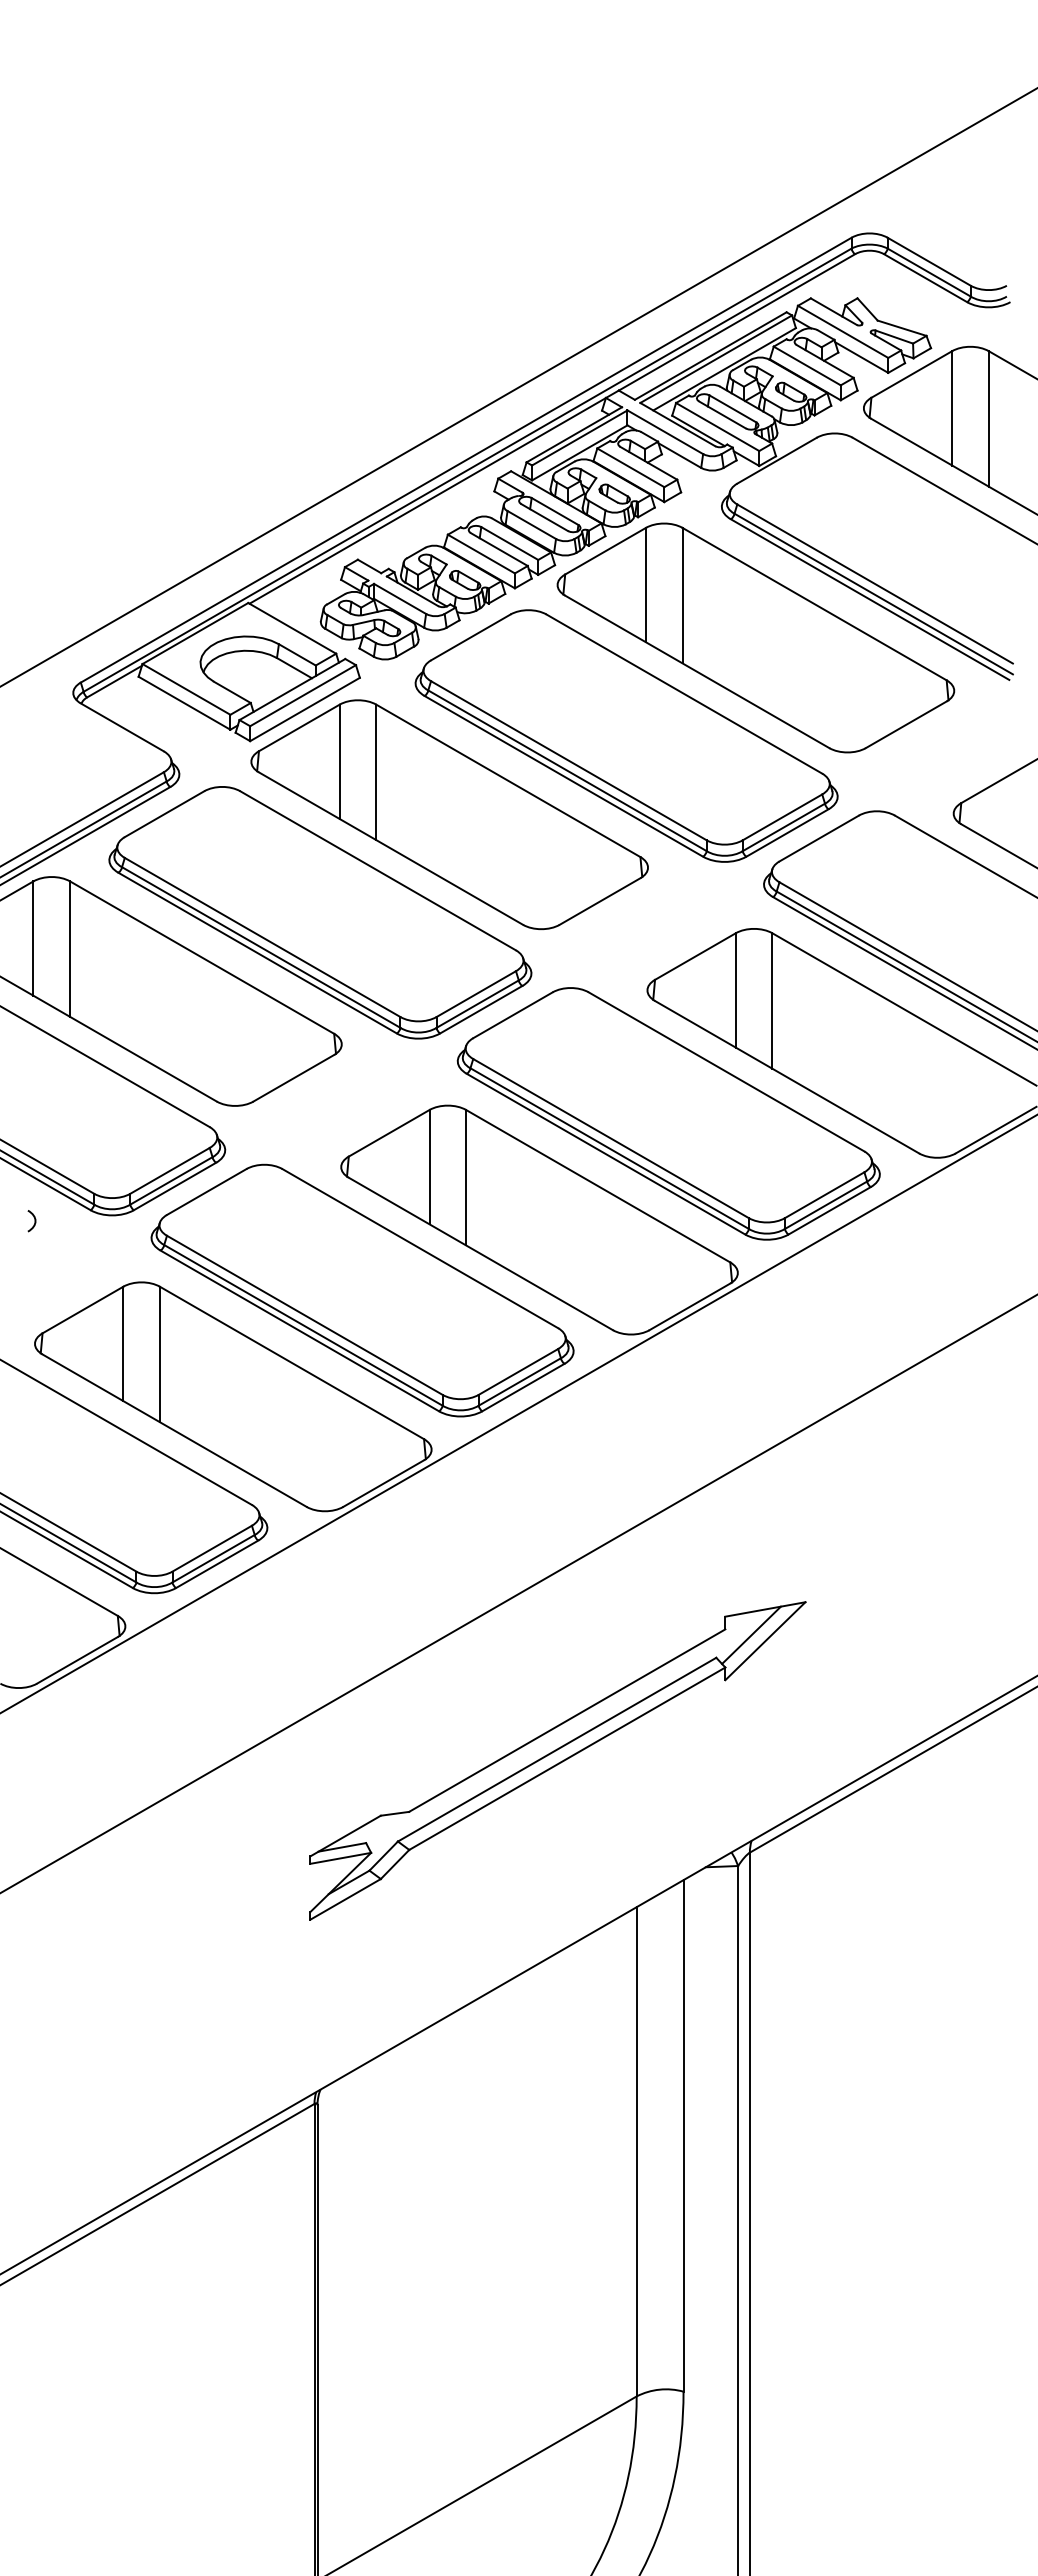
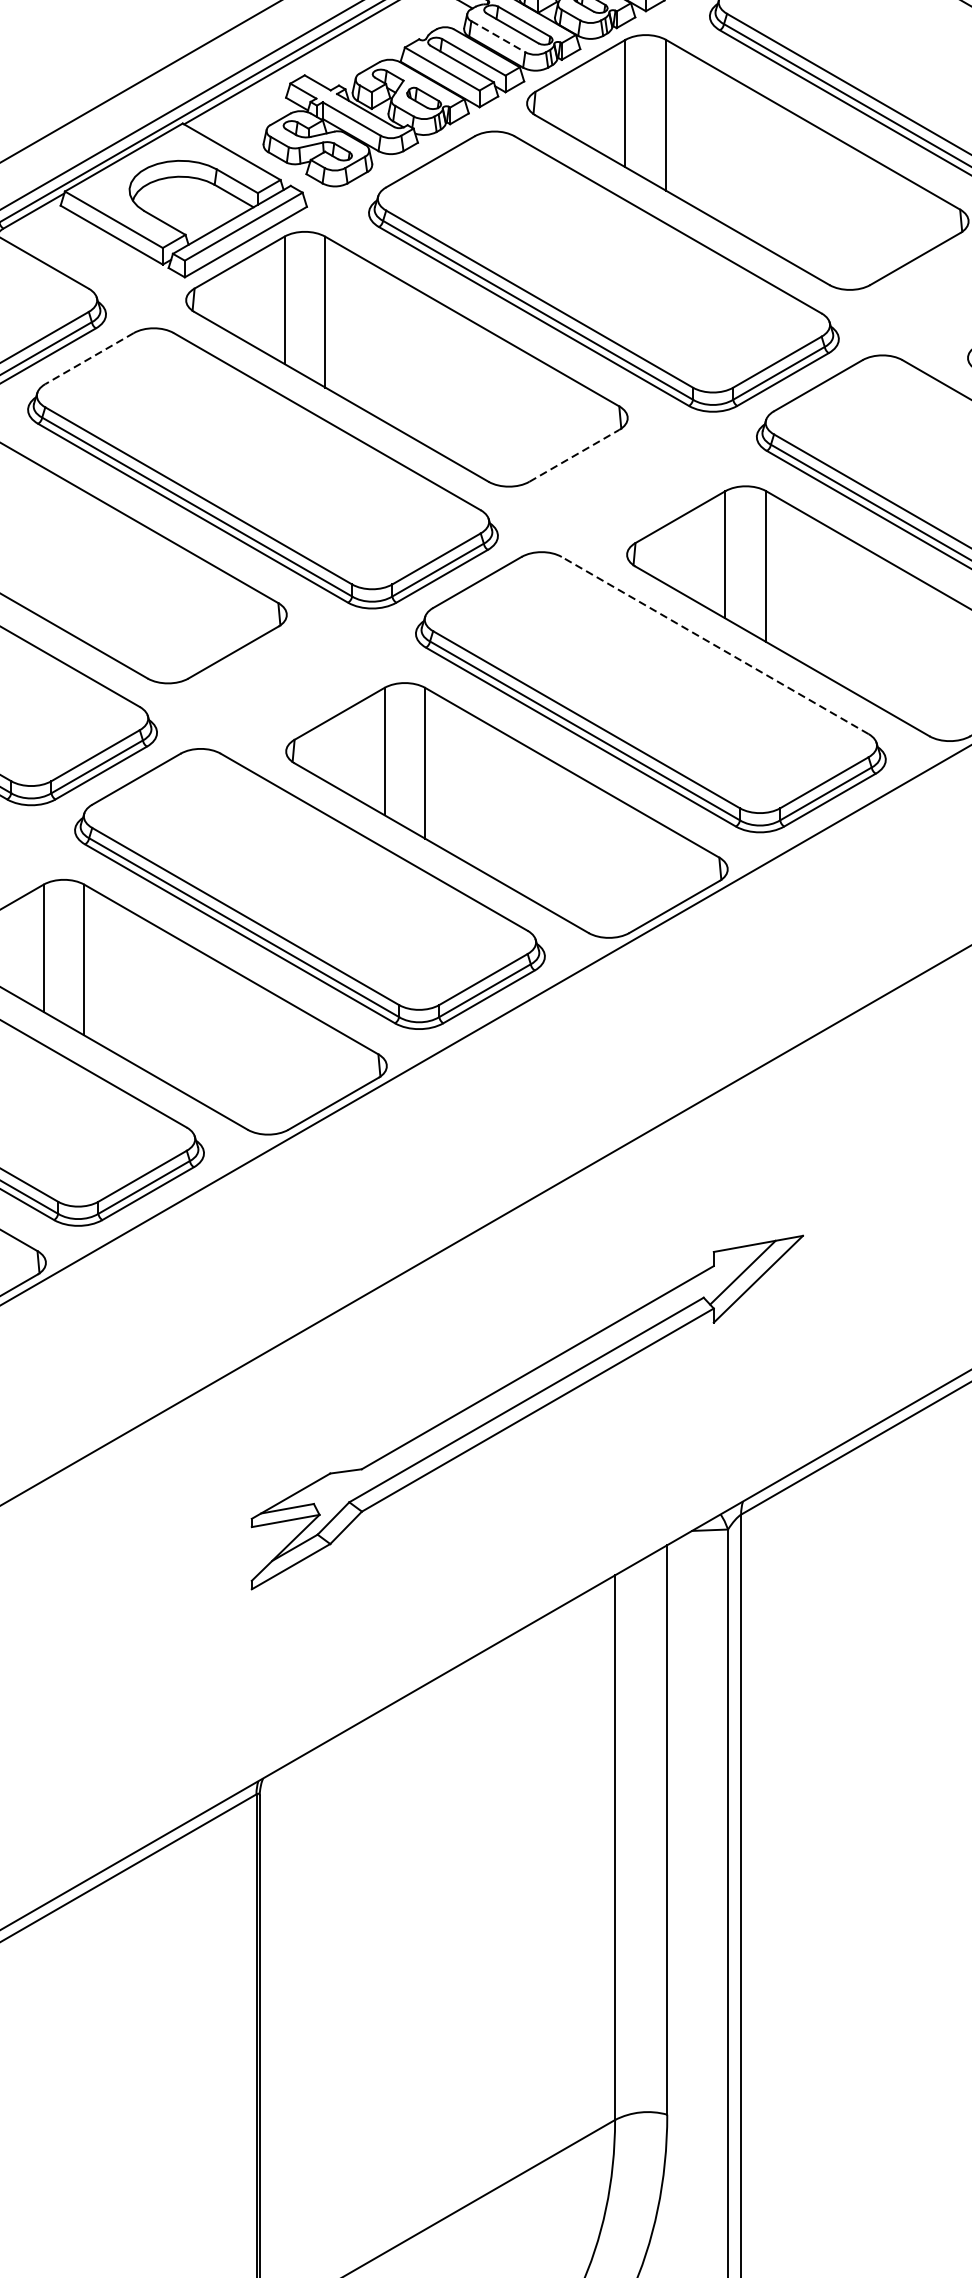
line: (531, 525) -> (498, 37), solid -> dashed
line: (164, 814) -> (89, 358), solid -> dashed
line: (600, 901) -> (574, 455), solid -> dashed
line: (726, 1071) -> (715, 645), solid -> dashed

